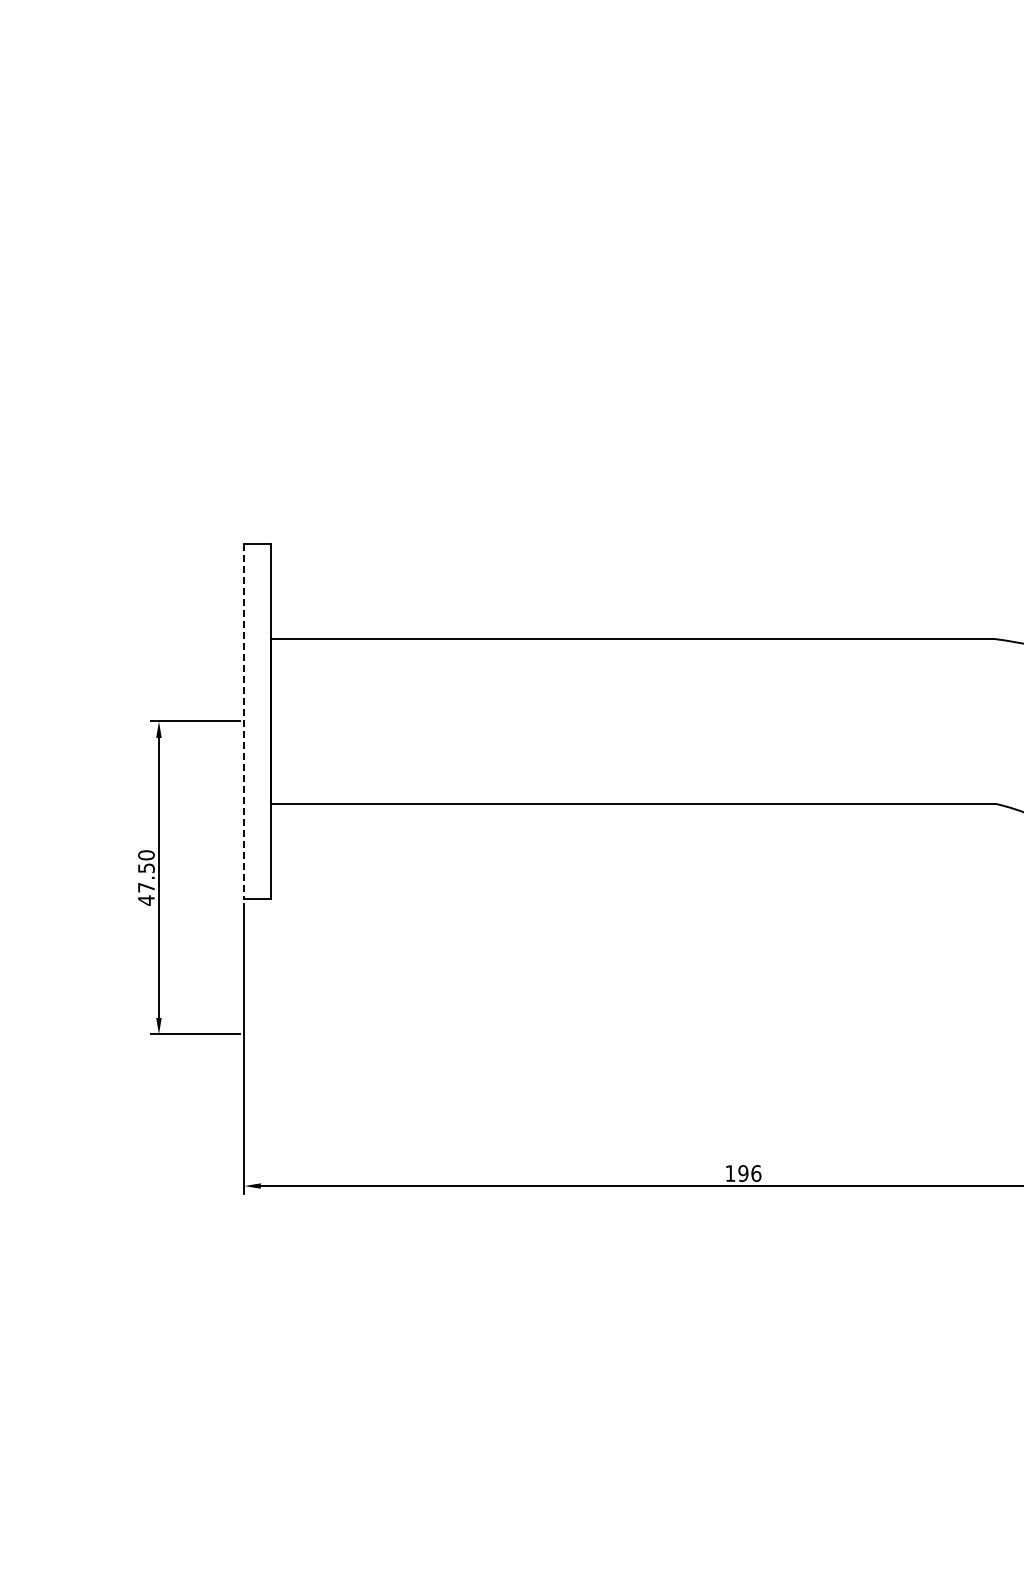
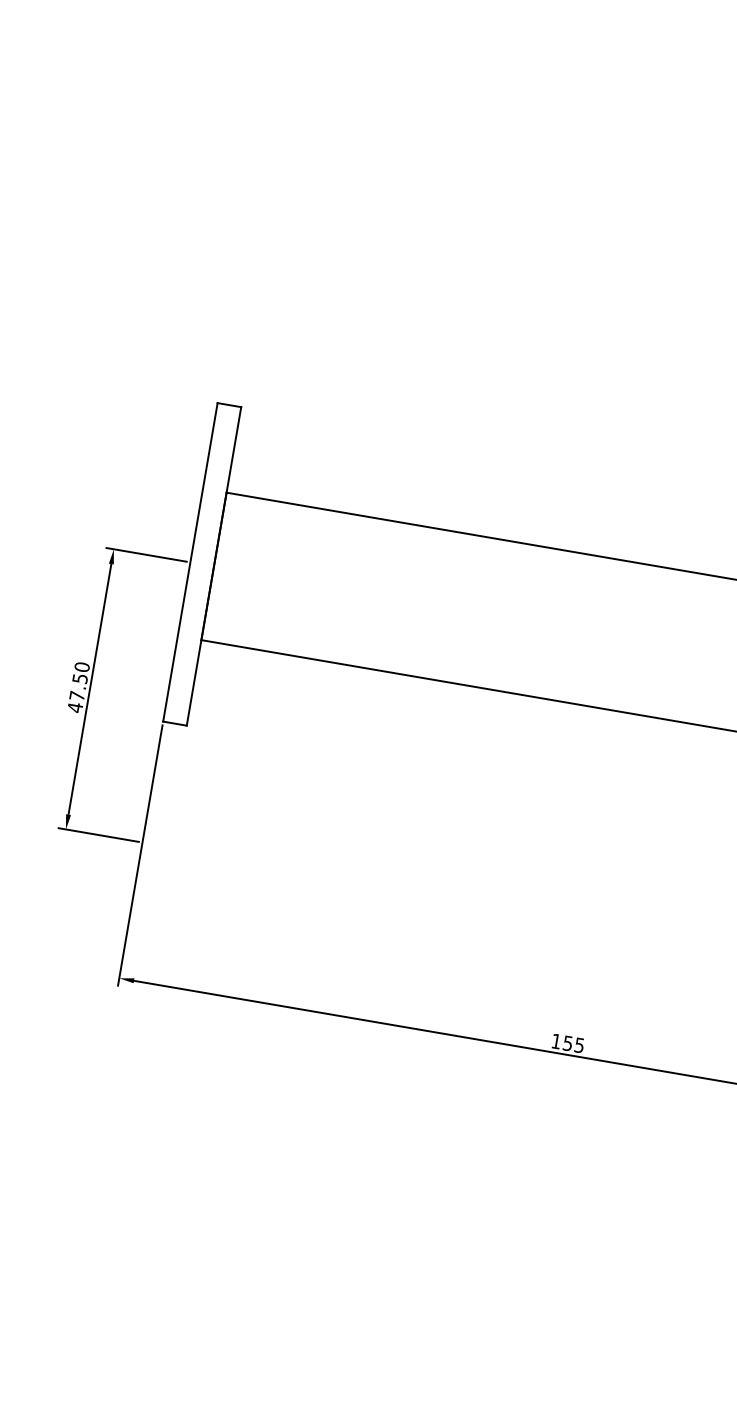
line: (244, 721) -> (190, 562), dashed -> solid
text: (749, 1173) -> (573, 1044), 196 -> 155

